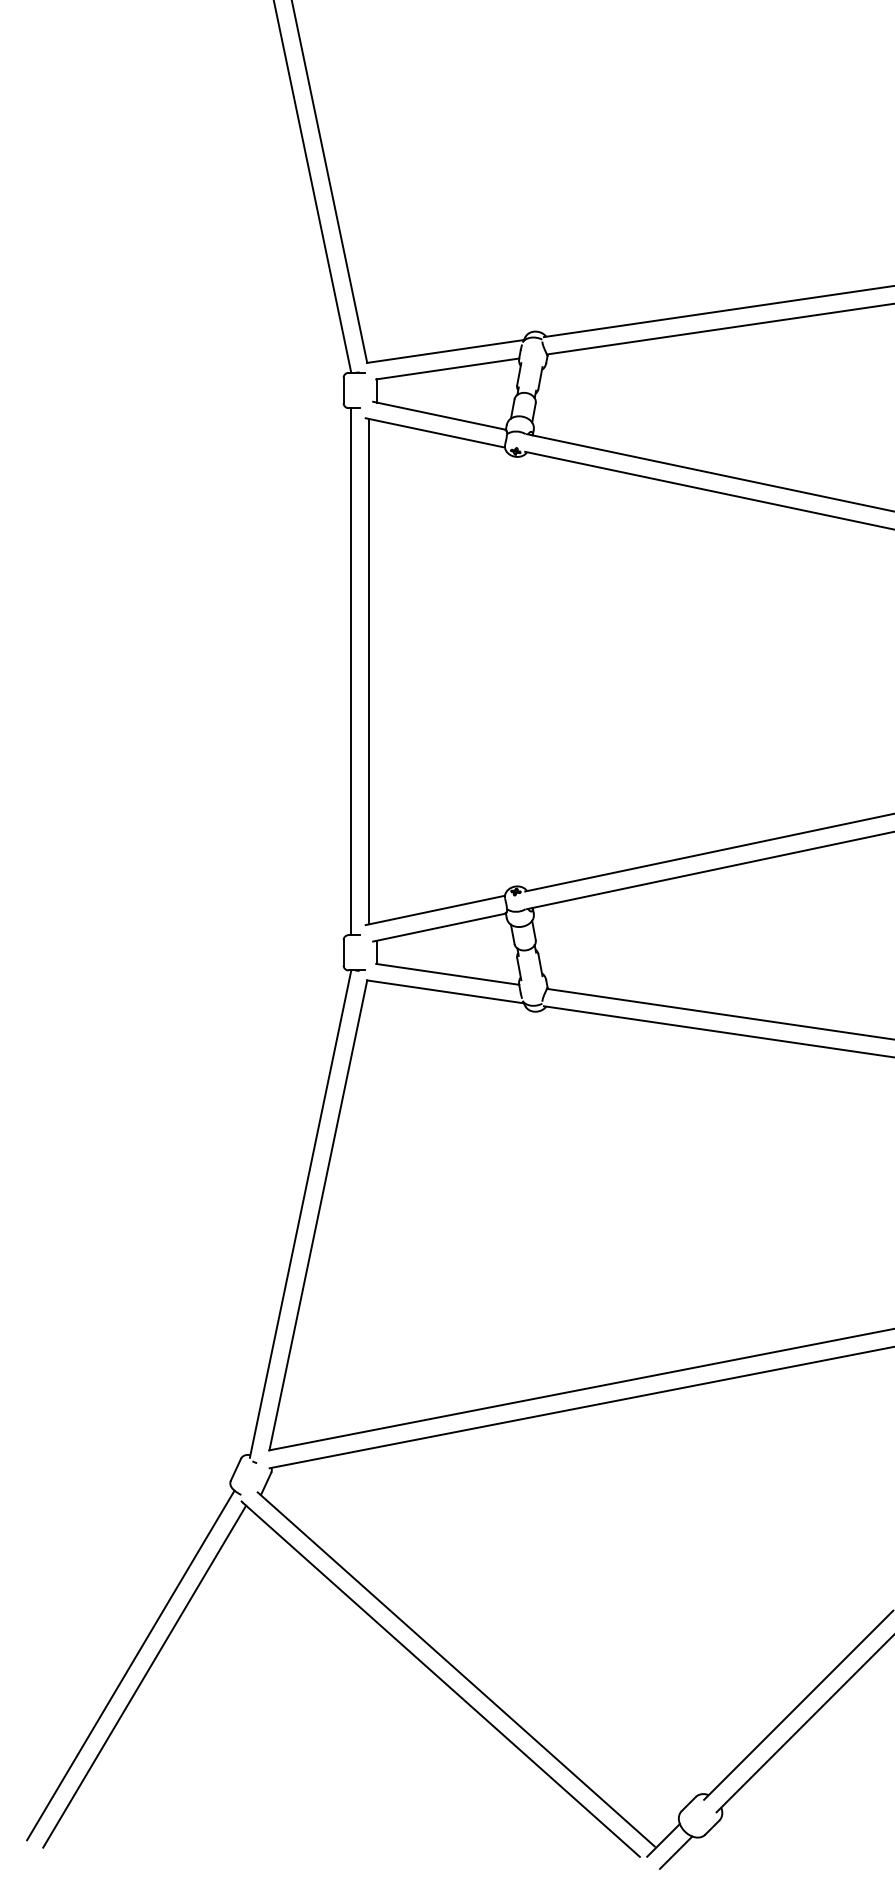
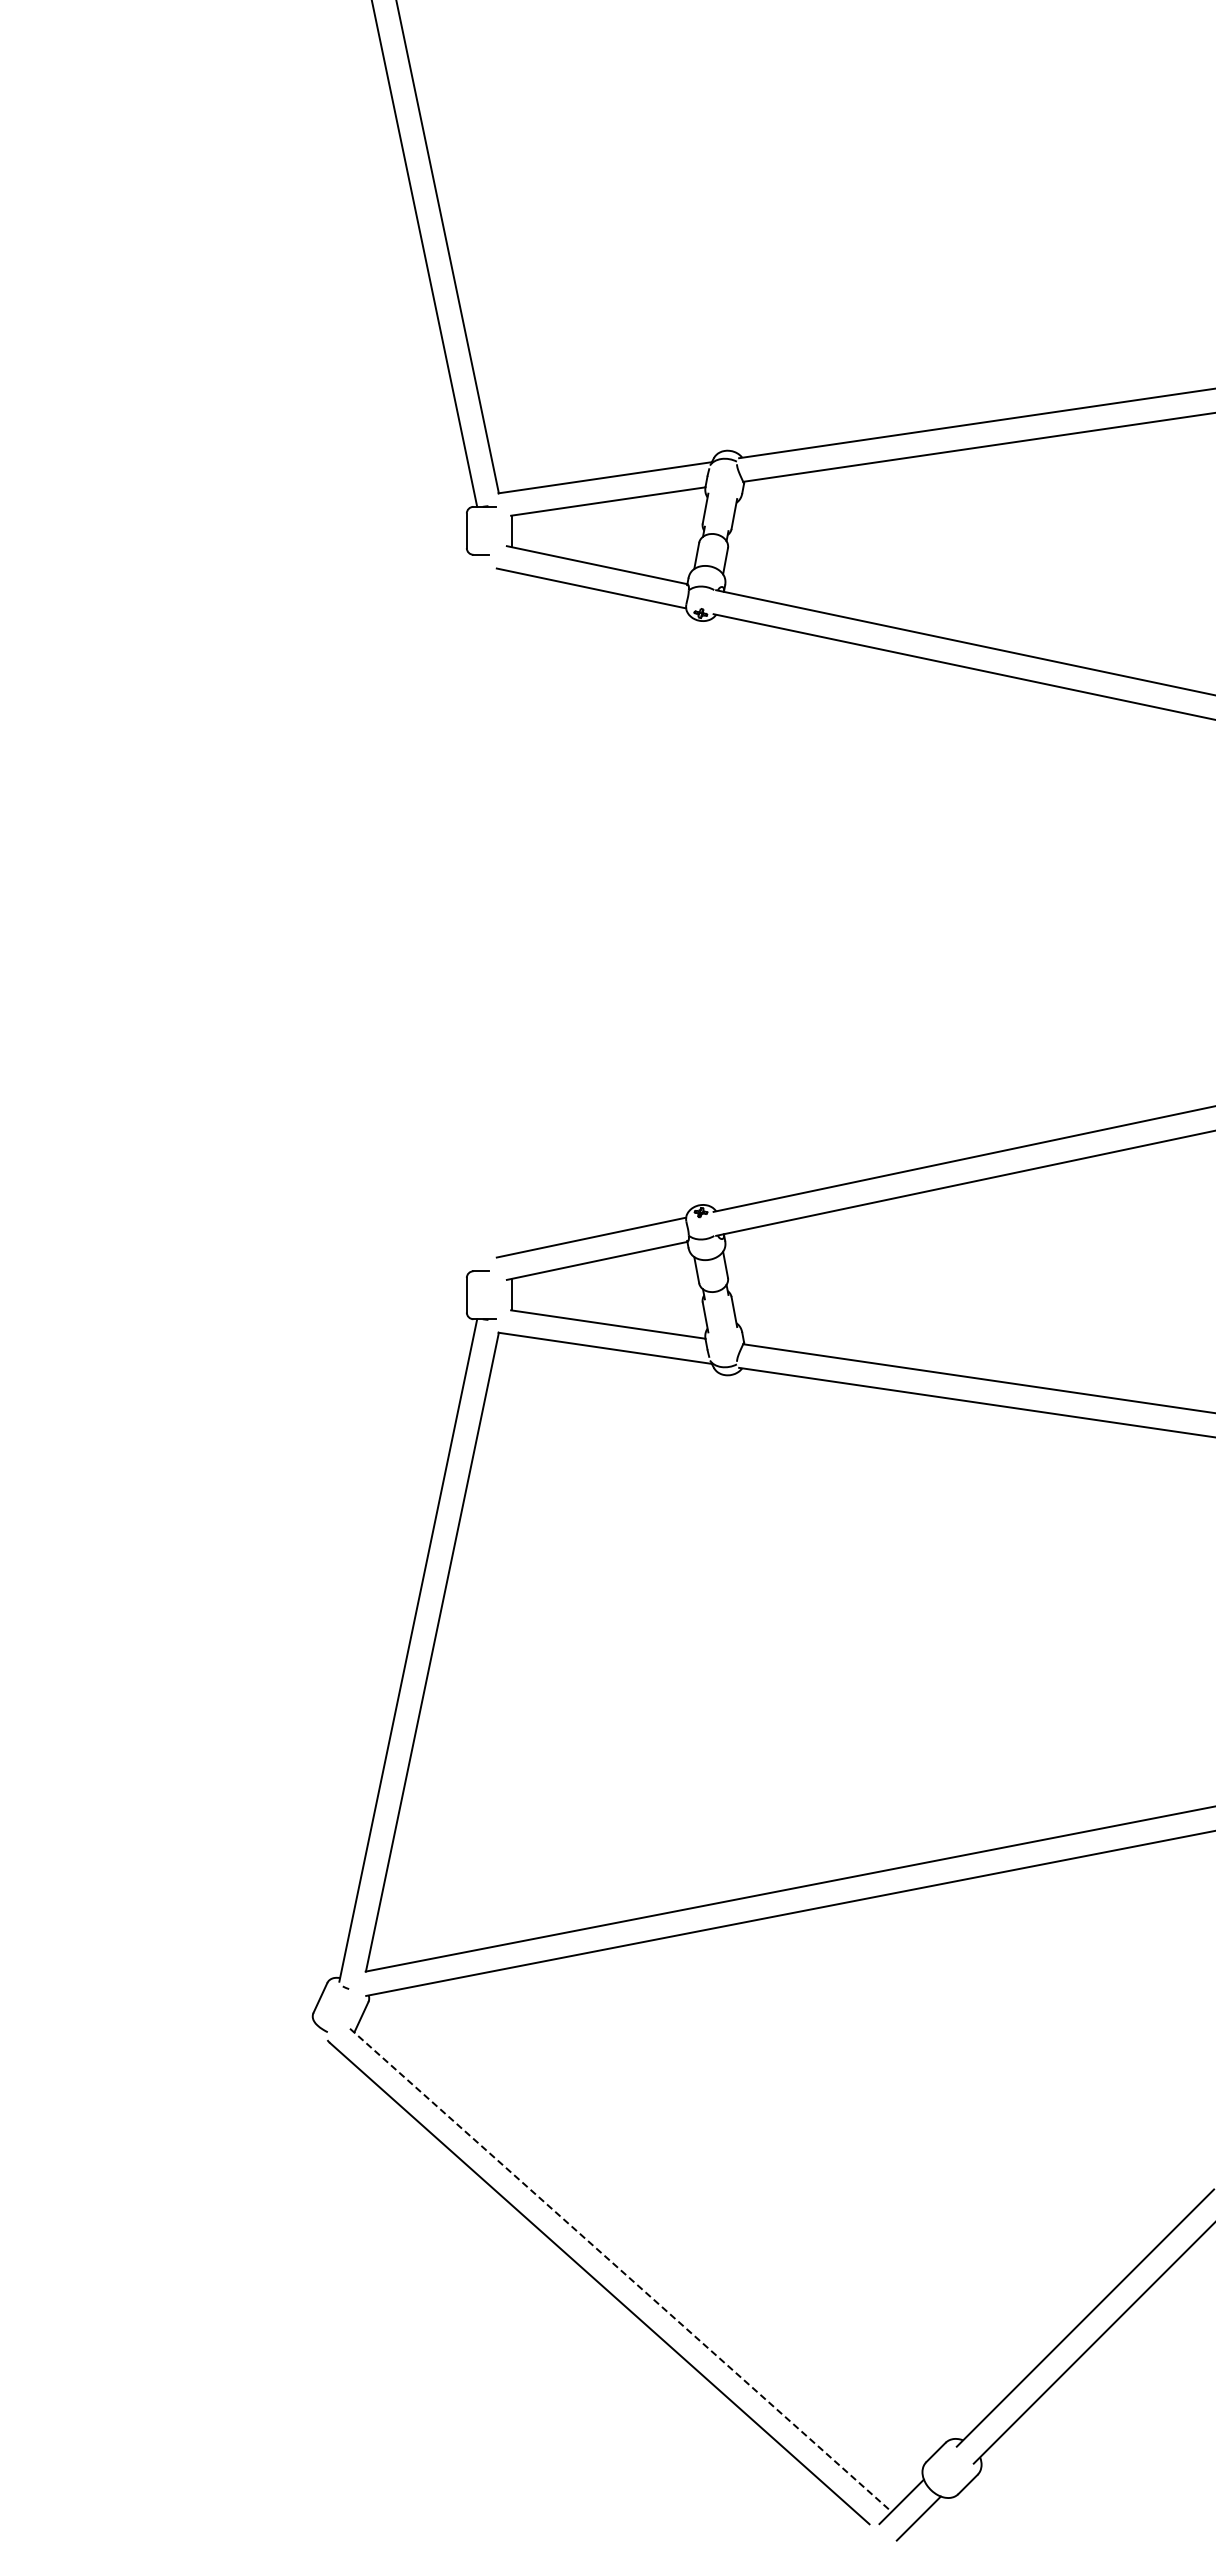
line: (351, 671) -> (477, 912), removed
line: (369, 671) -> (501, 912), removed
line: (130, 1665) -> (177, 2263), removed
line: (455, 1669) -> (619, 2269), solid -> dashed
line: (144, 1676) -> (196, 2278), removed

